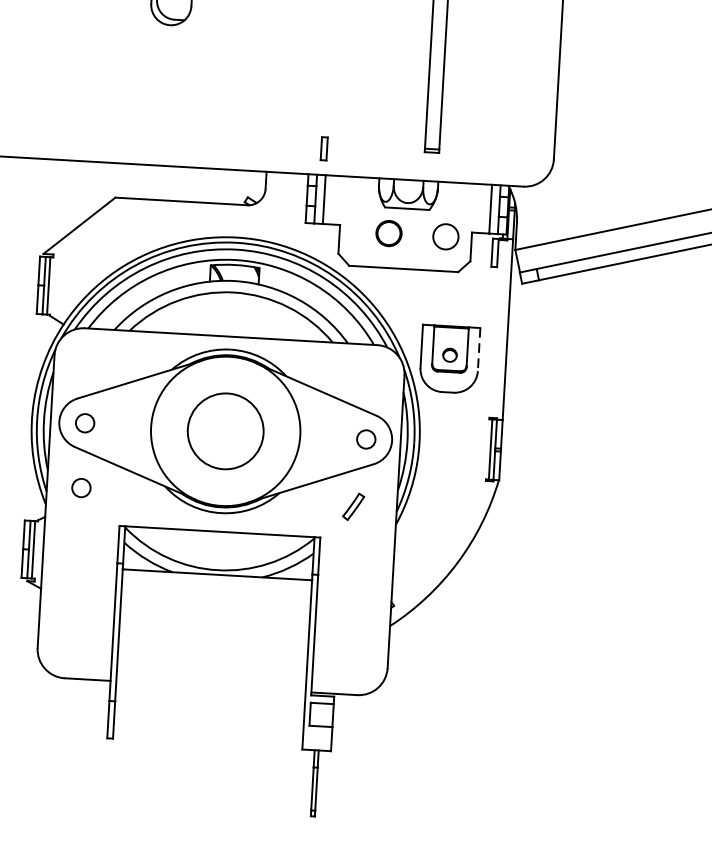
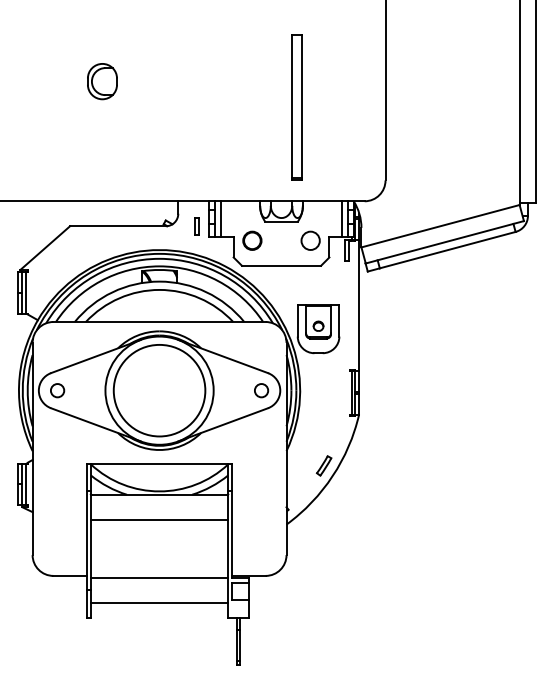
part: (323, 149) -> (196, 226), moved
circle: (389, 233) -> (252, 240), moved
line: (479, 348) -> (339, 320), dashed -> solid
circle: (225, 431) -> (159, 390), size x1.67
circle: (81, 487) -> (57, 437), removed
part: (352, 506) -> (323, 465), moved
line: (215, 608) -> (159, 519), added
line: (210, 690) -> (159, 578), added
line: (208, 723) -> (159, 602), added

